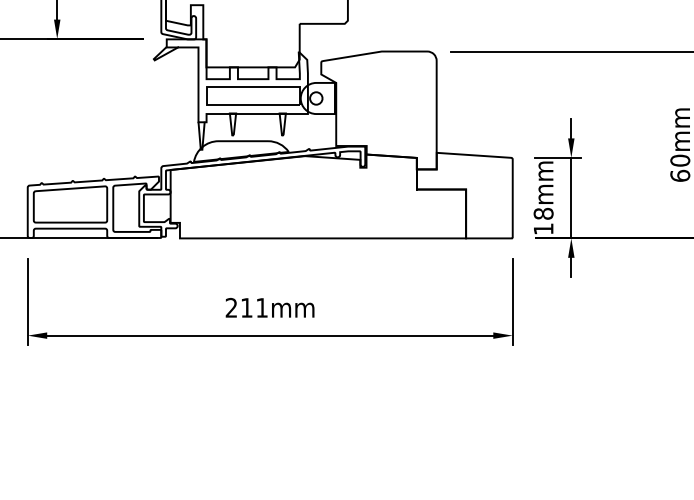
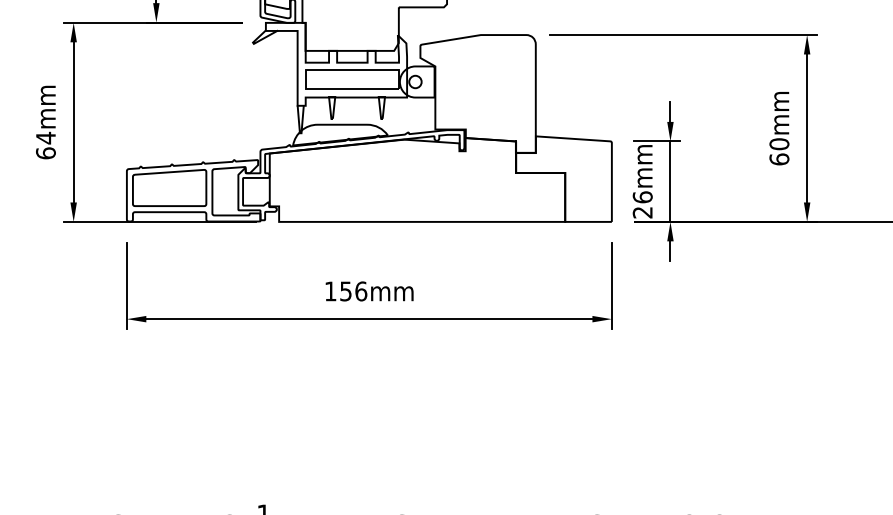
text: (543, 220) -> (642, 204), 18mm -> 26mm
text: (247, 307) -> (346, 291), 211mm -> 156mm

